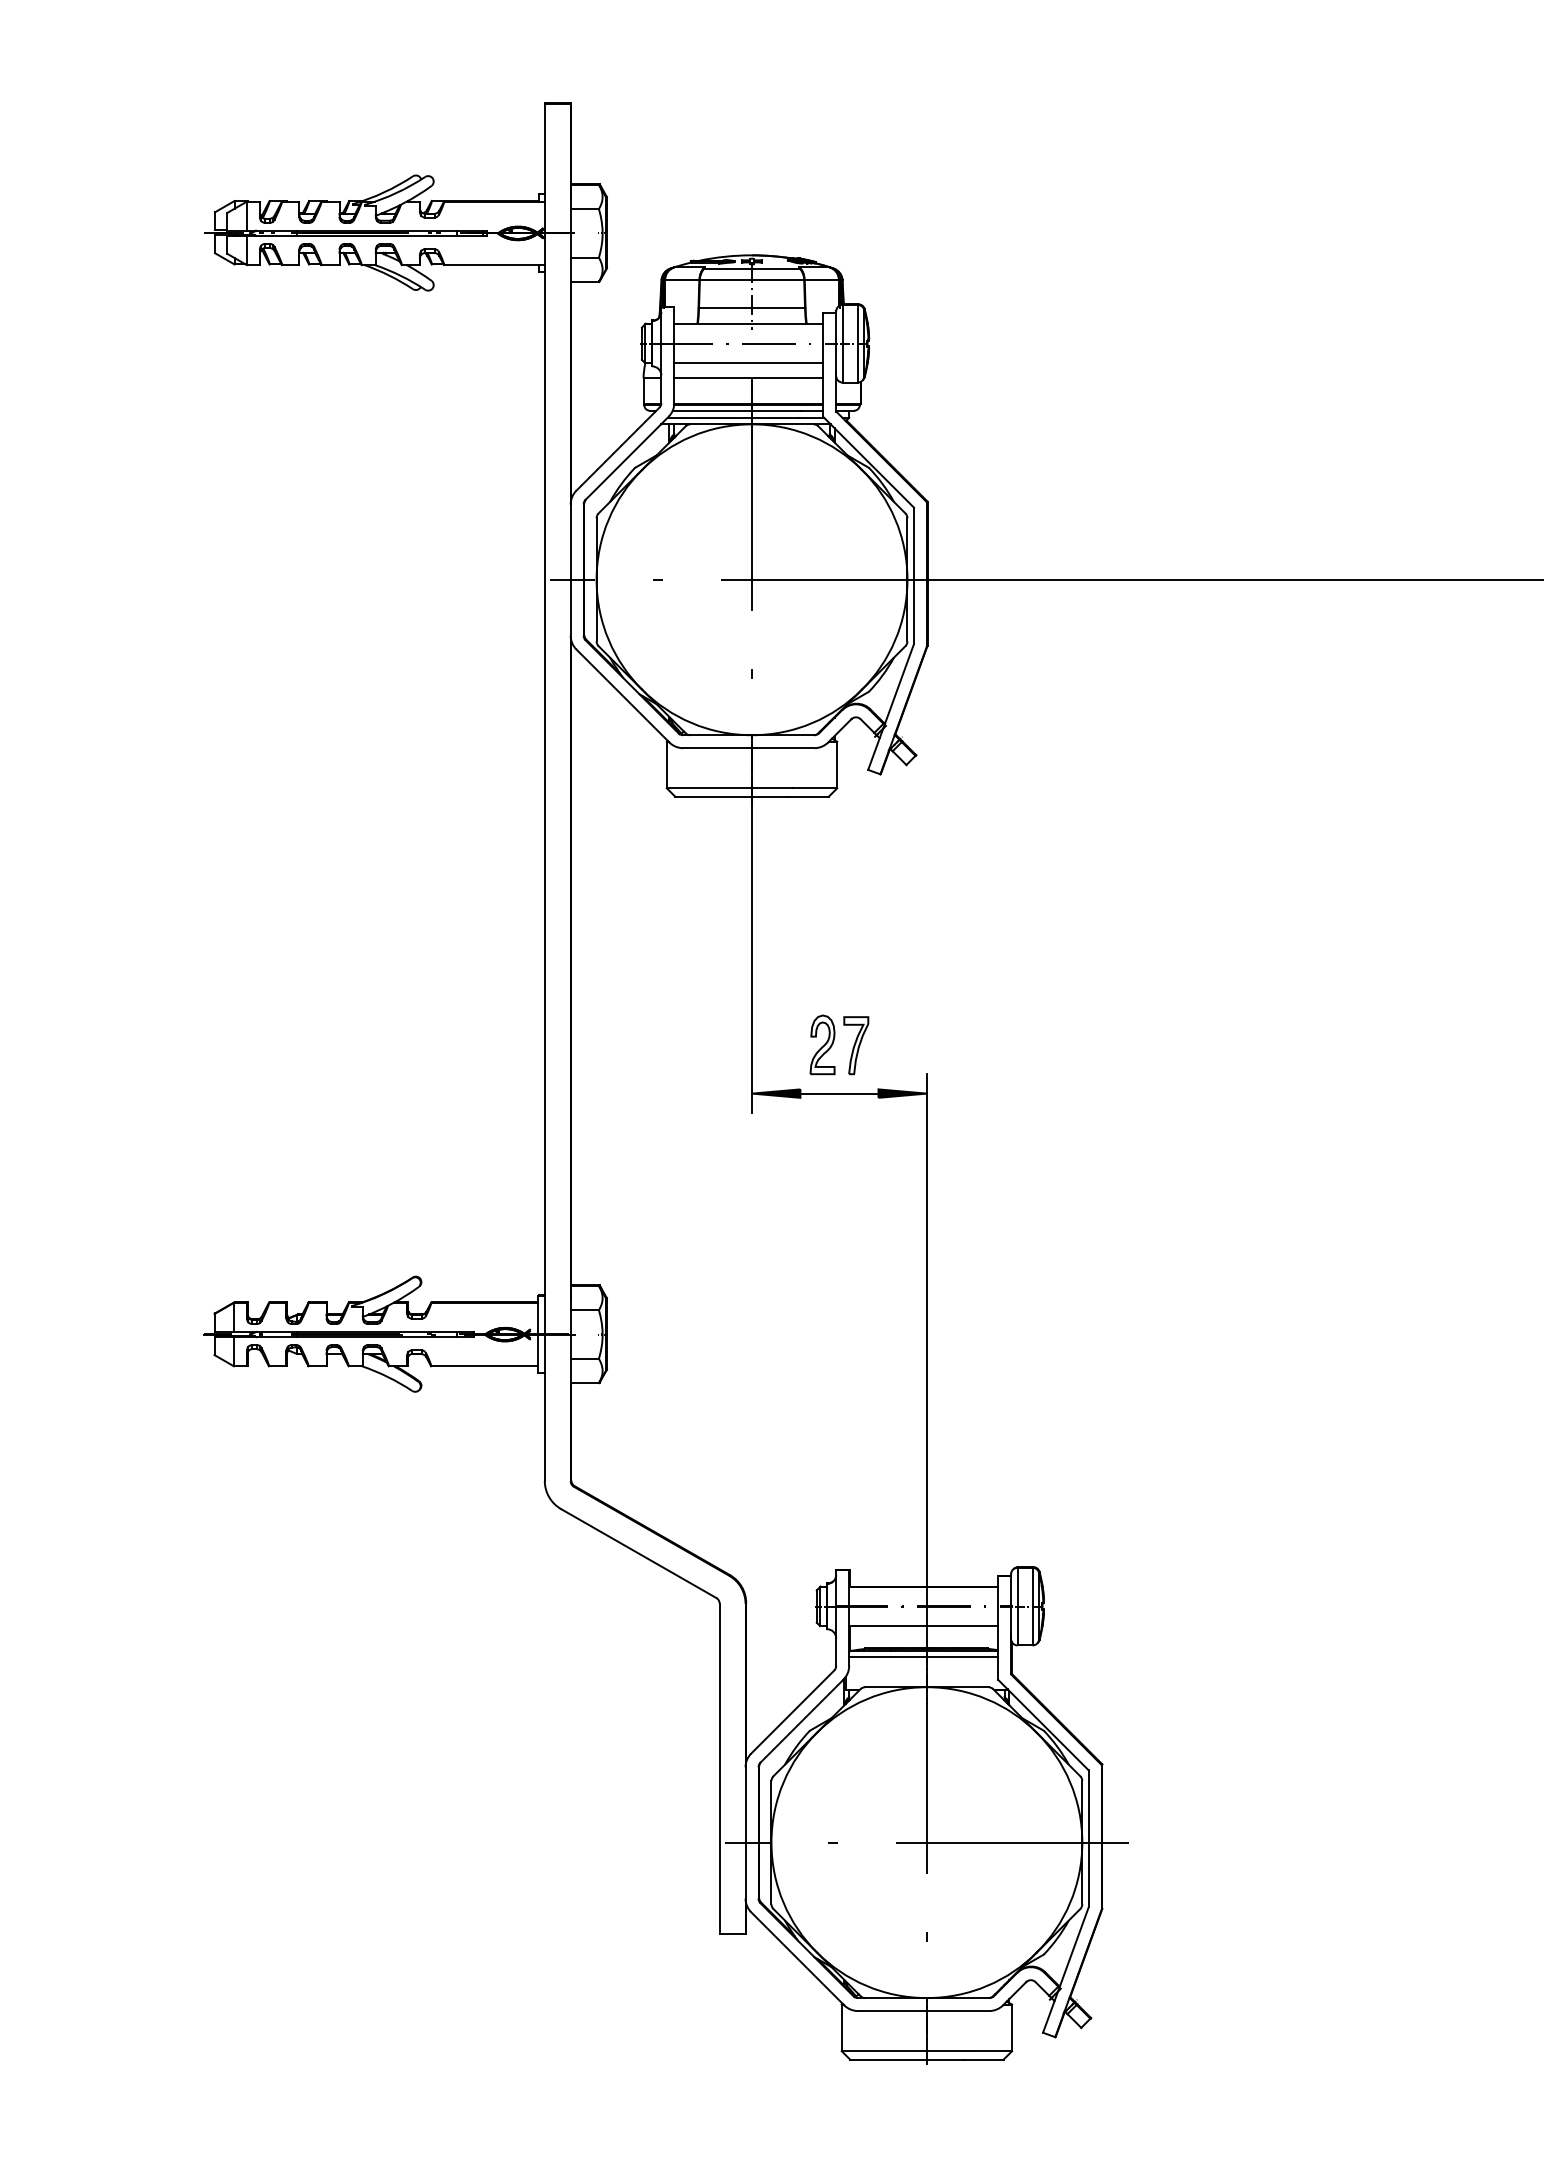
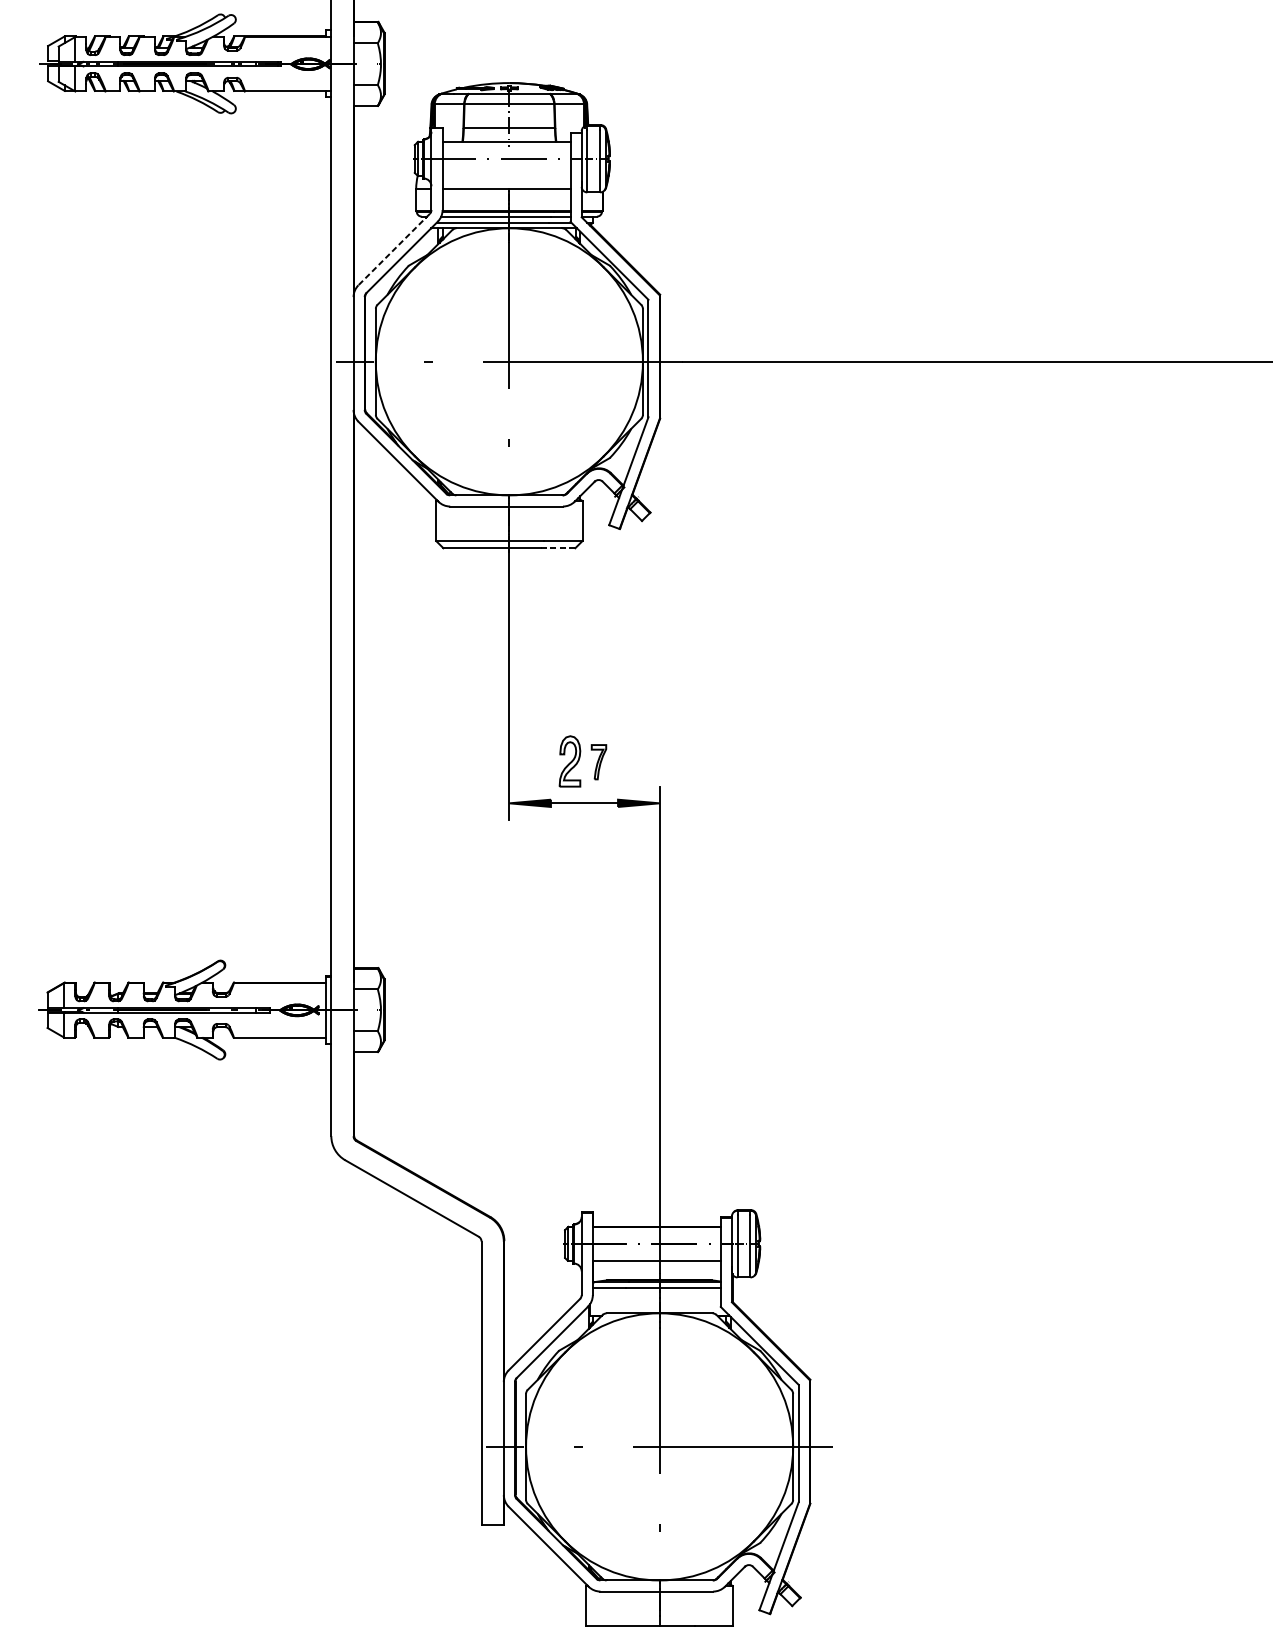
line: (748, 363) -> (506, 176), removed
line: (617, 449) -> (393, 249), solid -> dashed
line: (808, 796) -> (557, 548), solid -> dashed
part: (856, 1045) -> (599, 761), size x0.7

